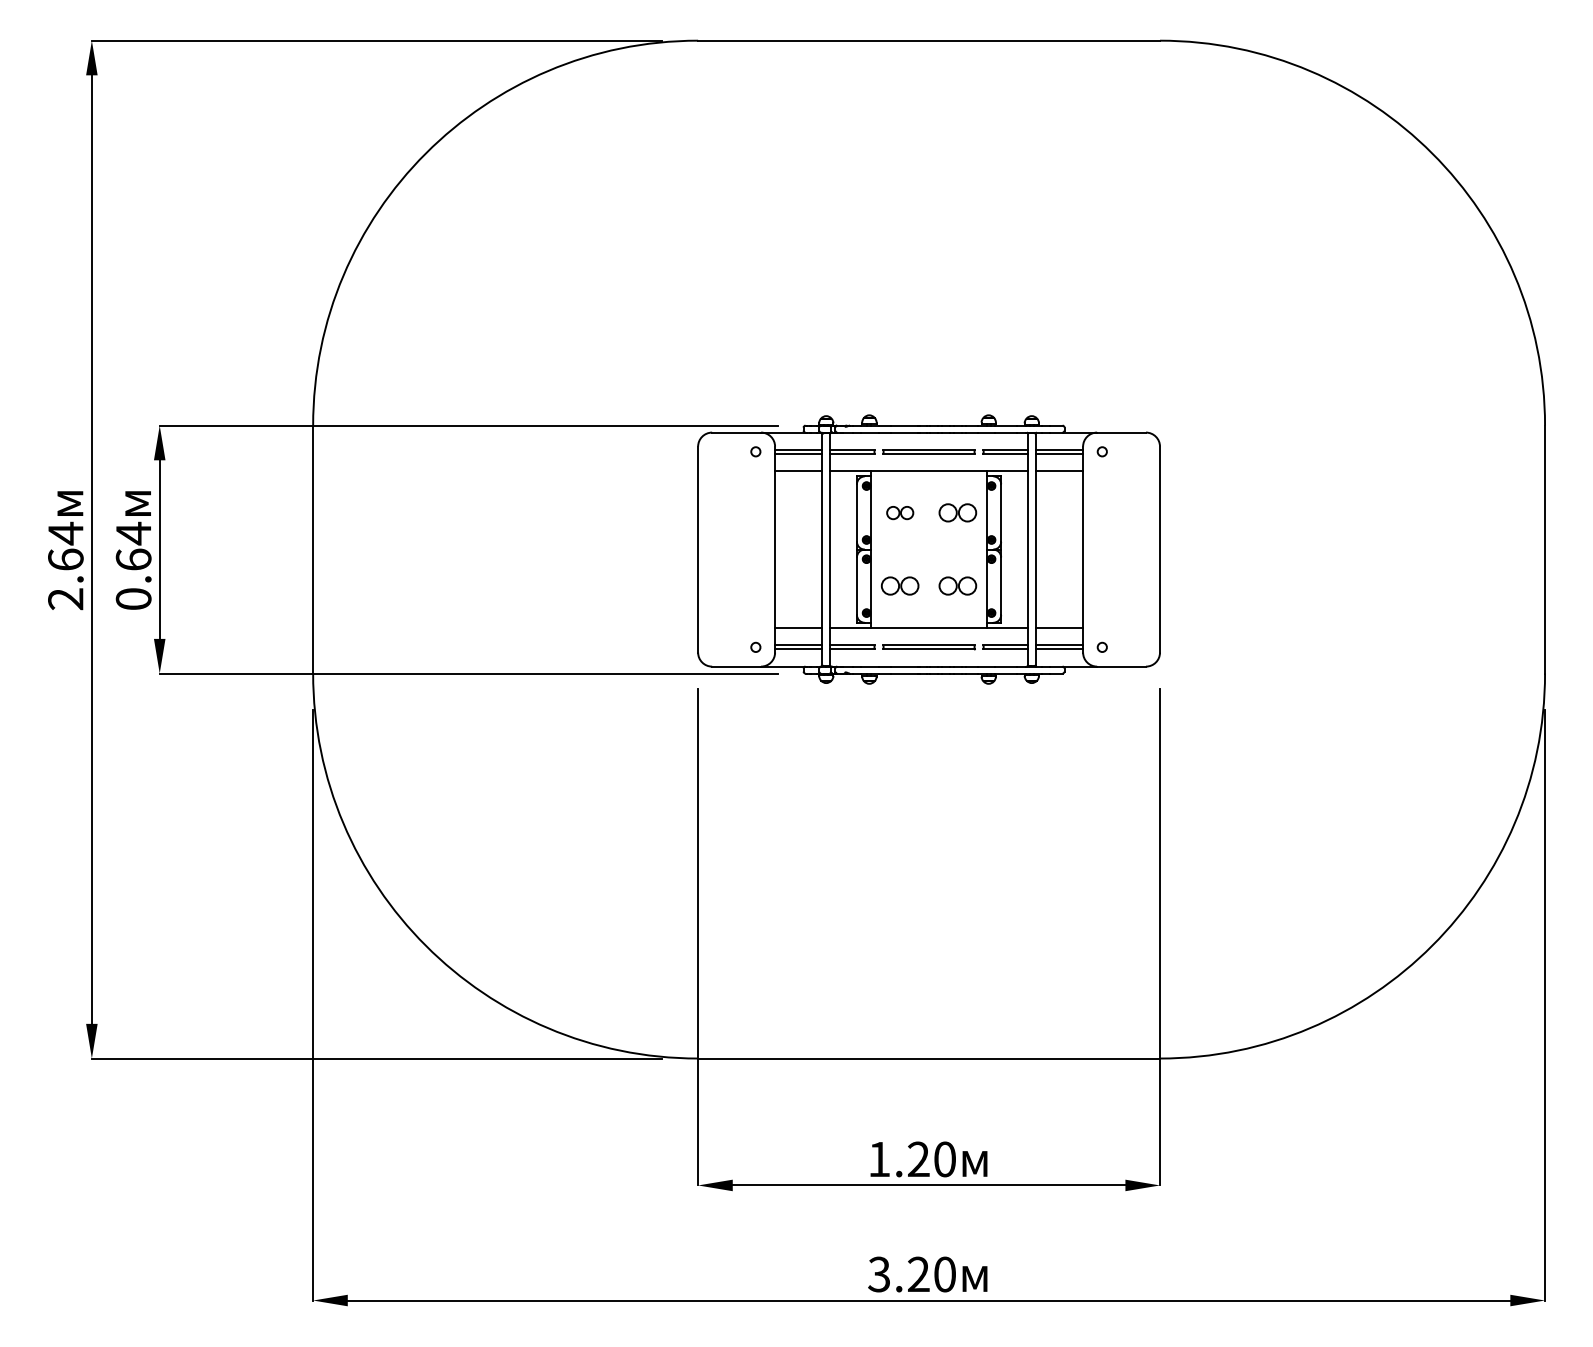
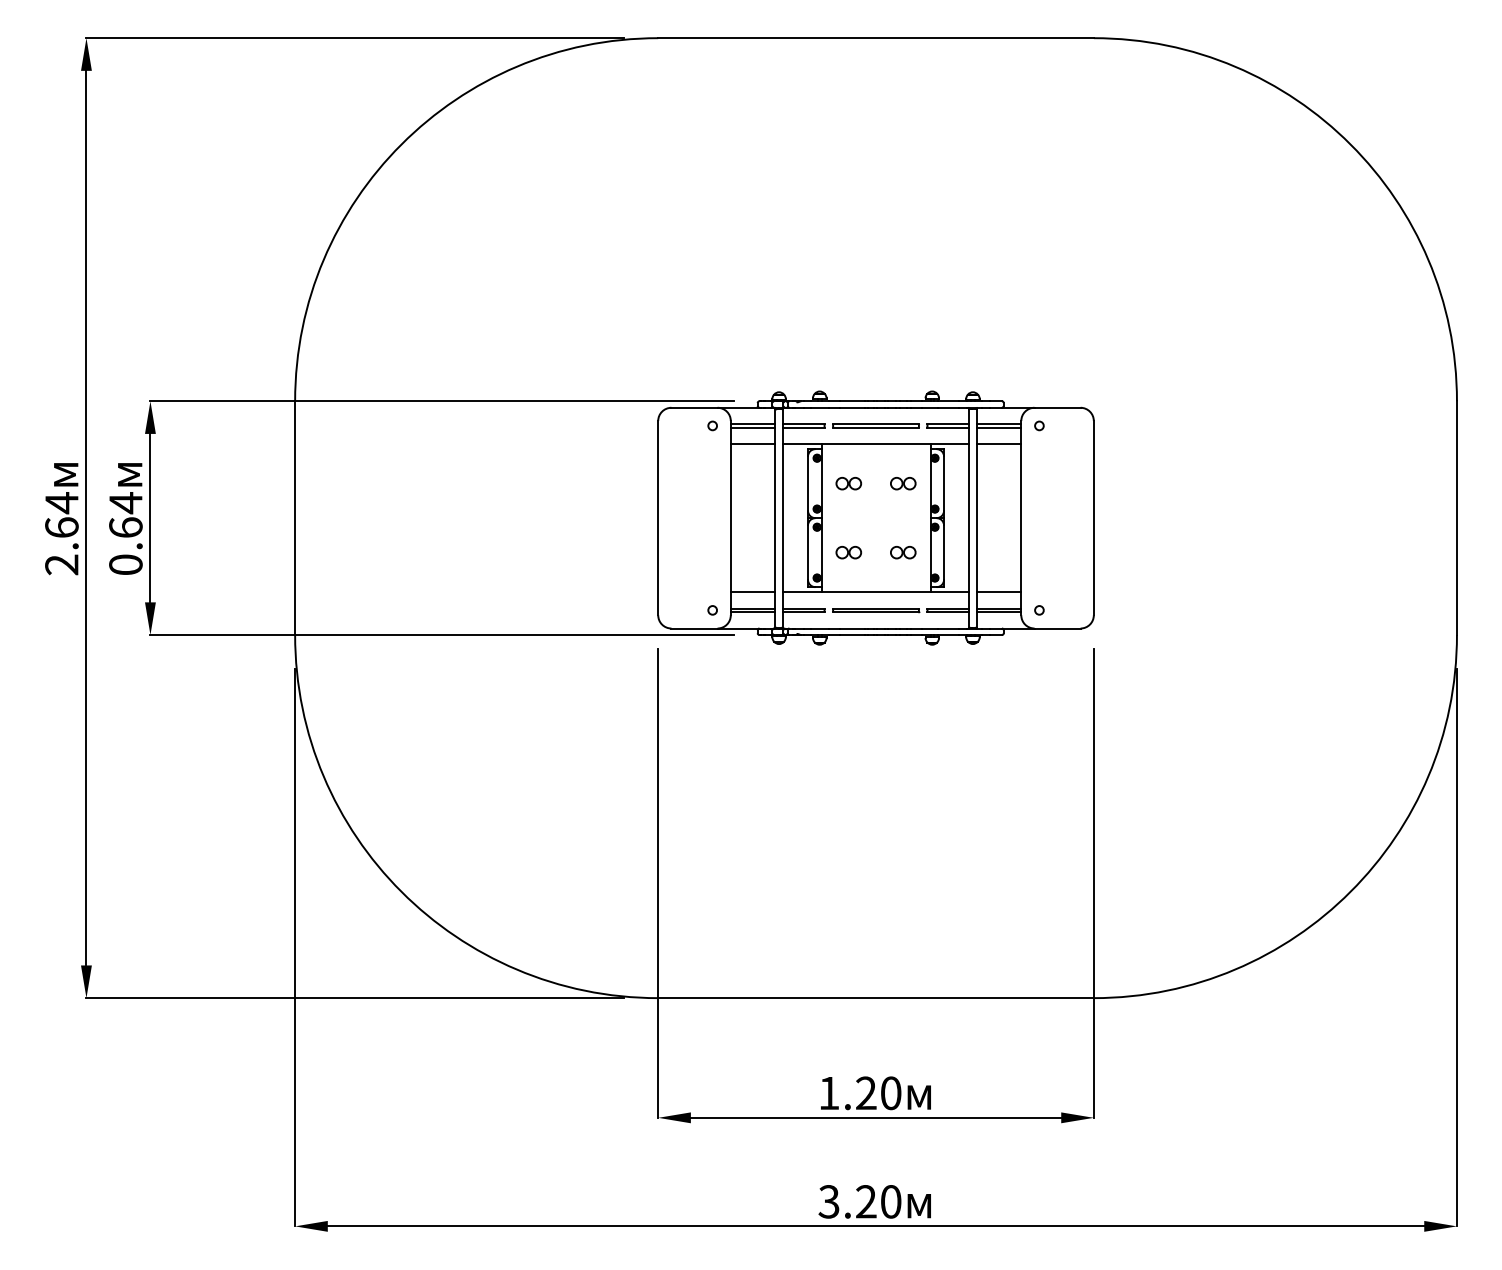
part: (958, 512) -> (903, 483), size x0.71
part: (899, 586) -> (848, 552), size x0.71
part: (958, 586) -> (903, 552), size x0.71

